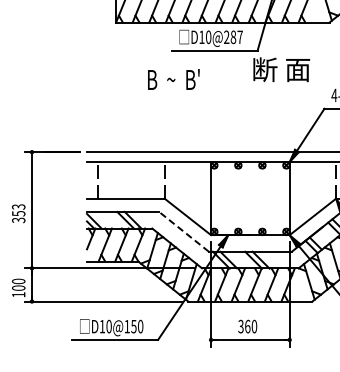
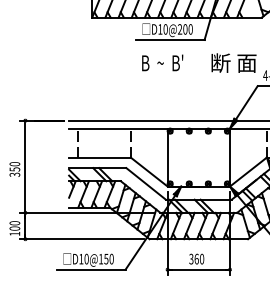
text: (236, 37) -> (187, 29), D10@287 -> D10@200
text: (281, 69) -> (233, 62), moved
text: (173, 79) -> (162, 62), moved
text: (18, 206) -> (14, 163), 353 -> 350
line: (184, 231) -> (146, 183), dashed -> solid

